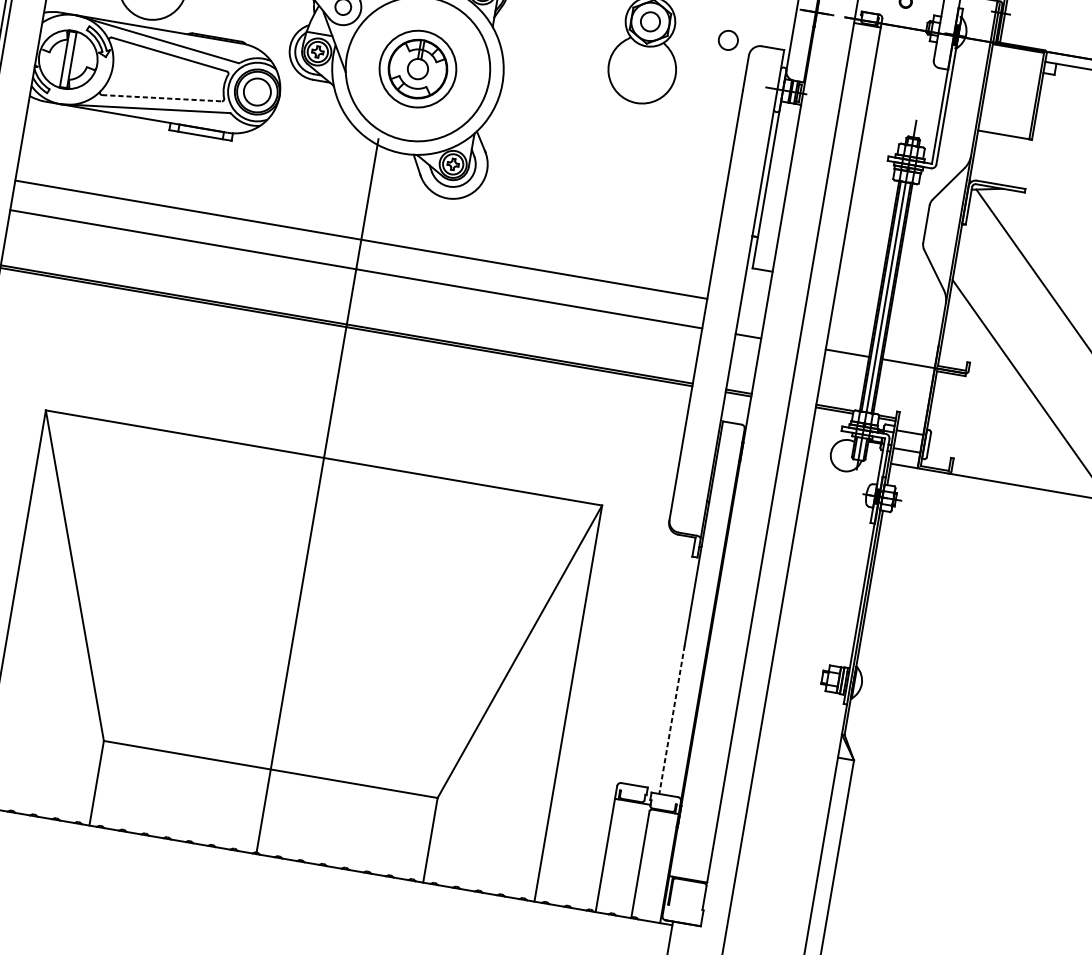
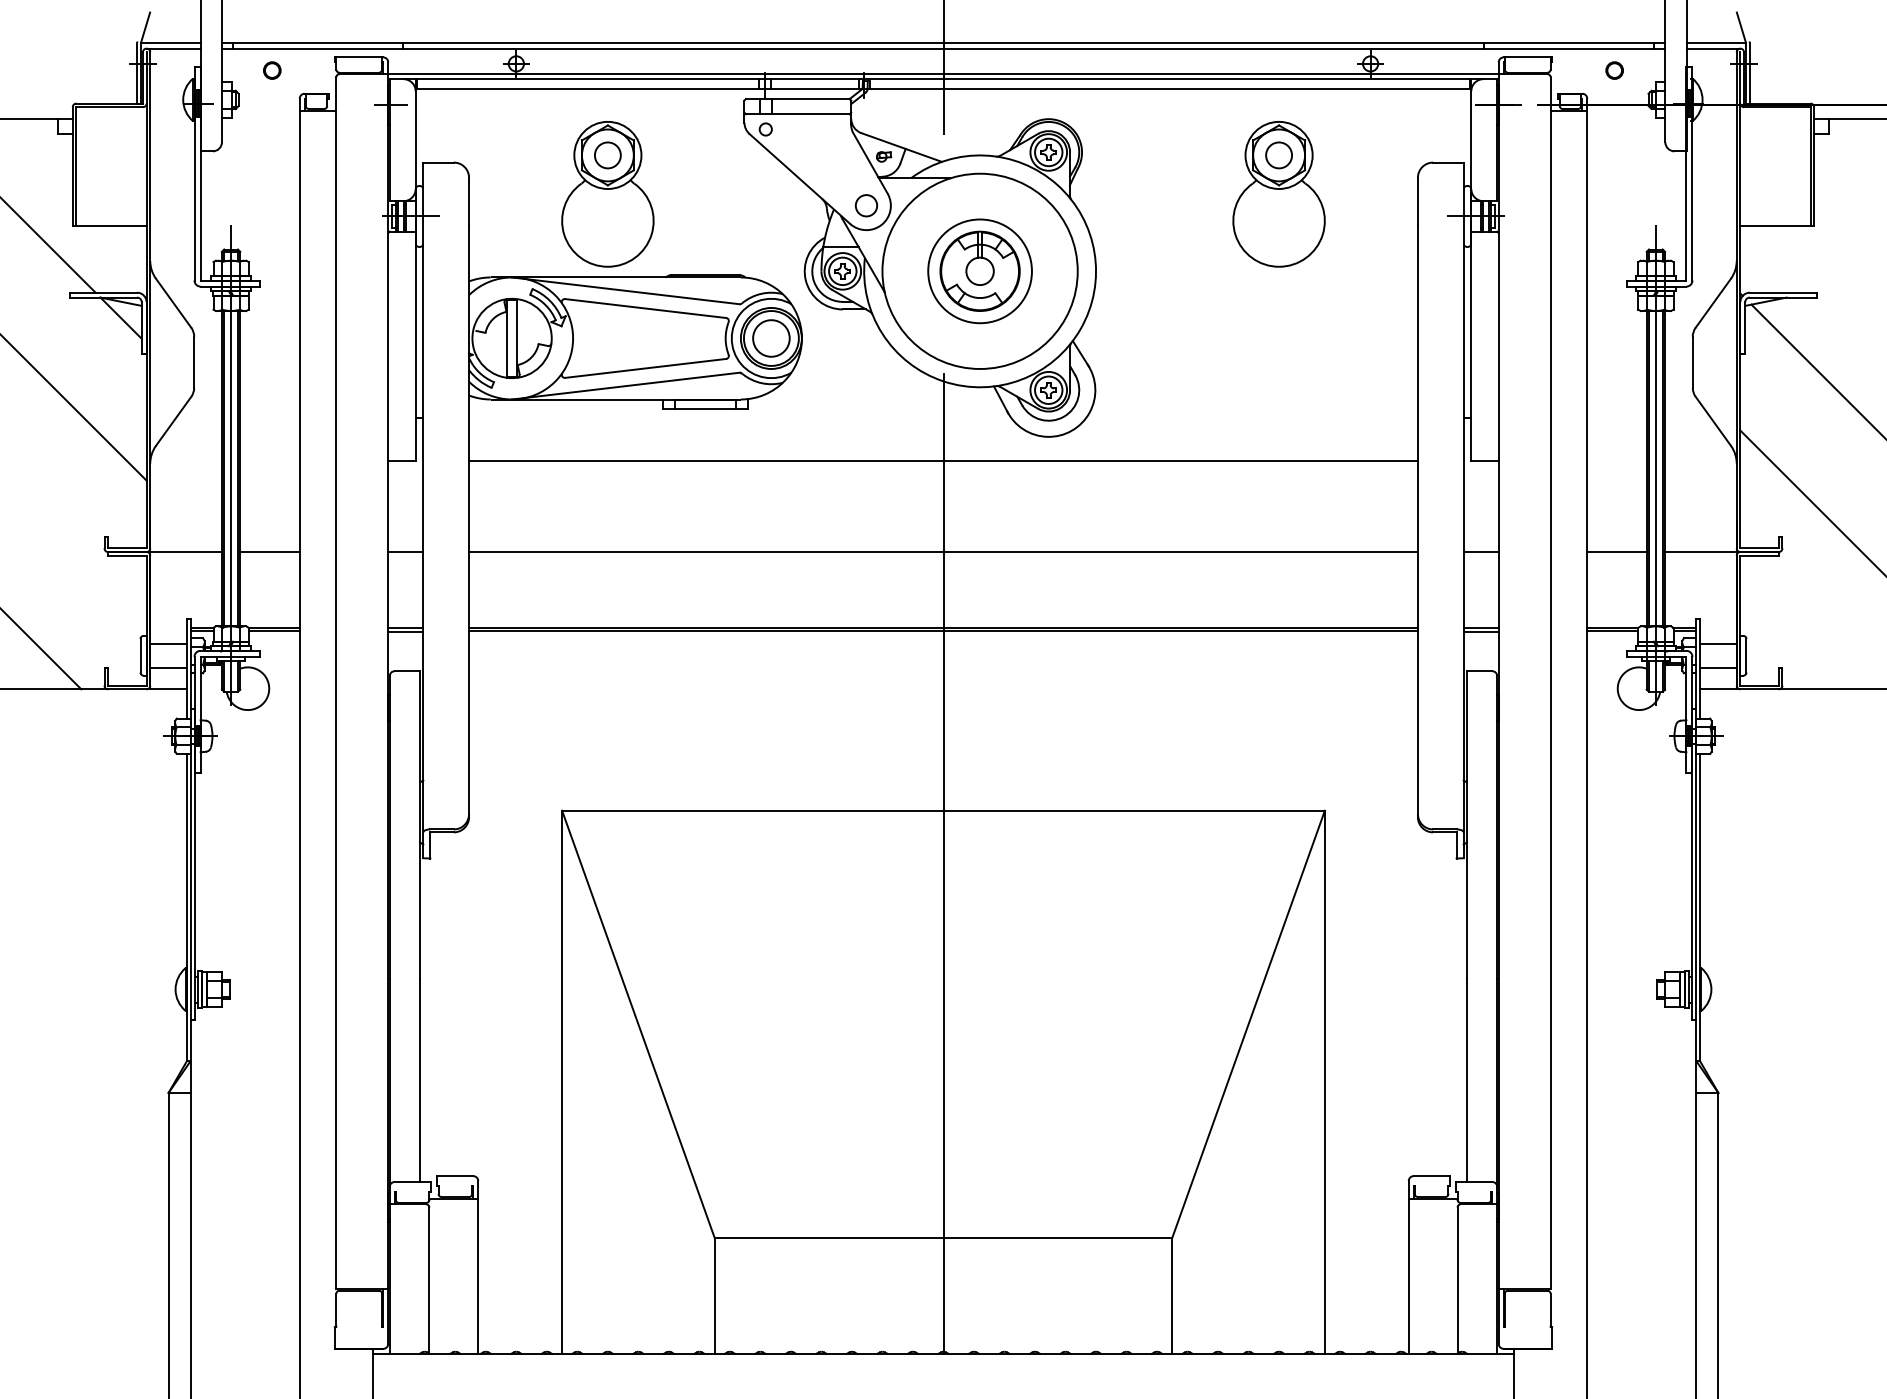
circle: (727, 40) -> (1386, 162), removed
line: (162, 98) -> (646, 368), dashed -> solid
line: (361, 239) -> (943, 460), moved
line: (671, 719) -> (1466, 1080), dashed -> solid

